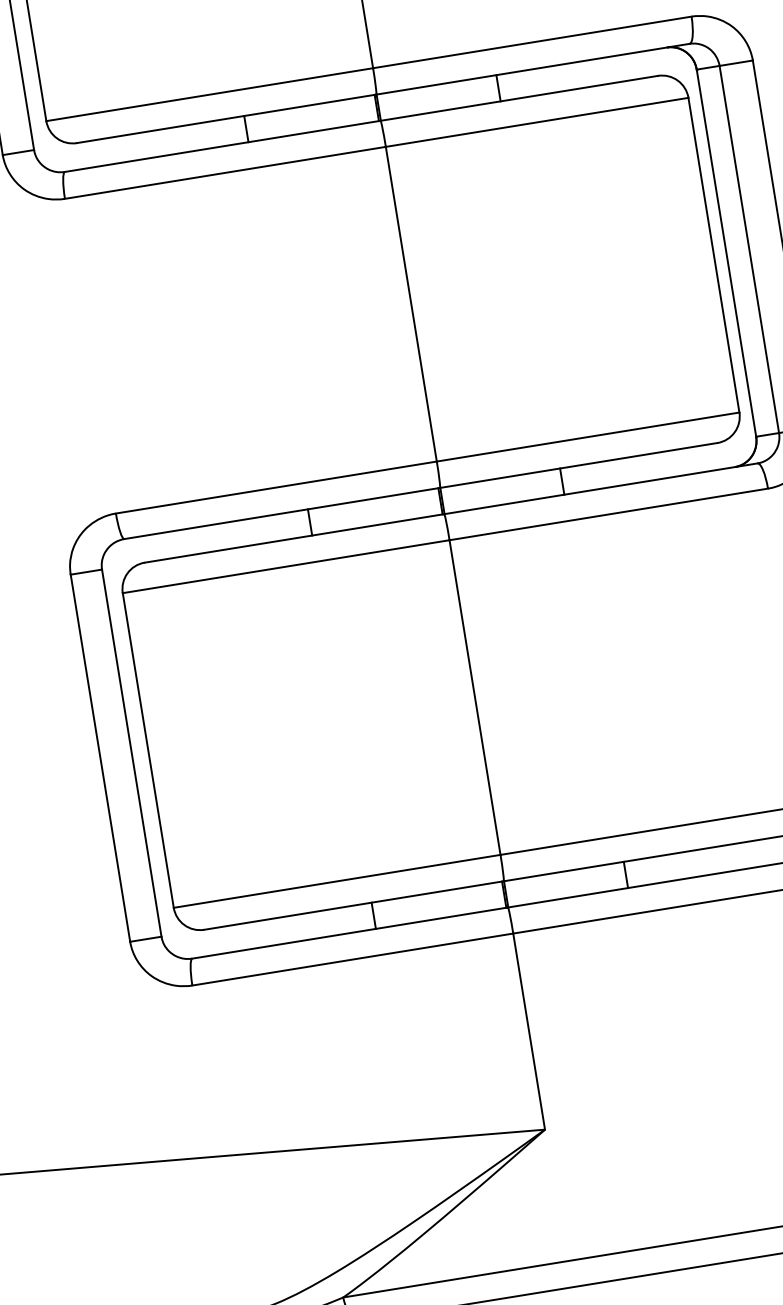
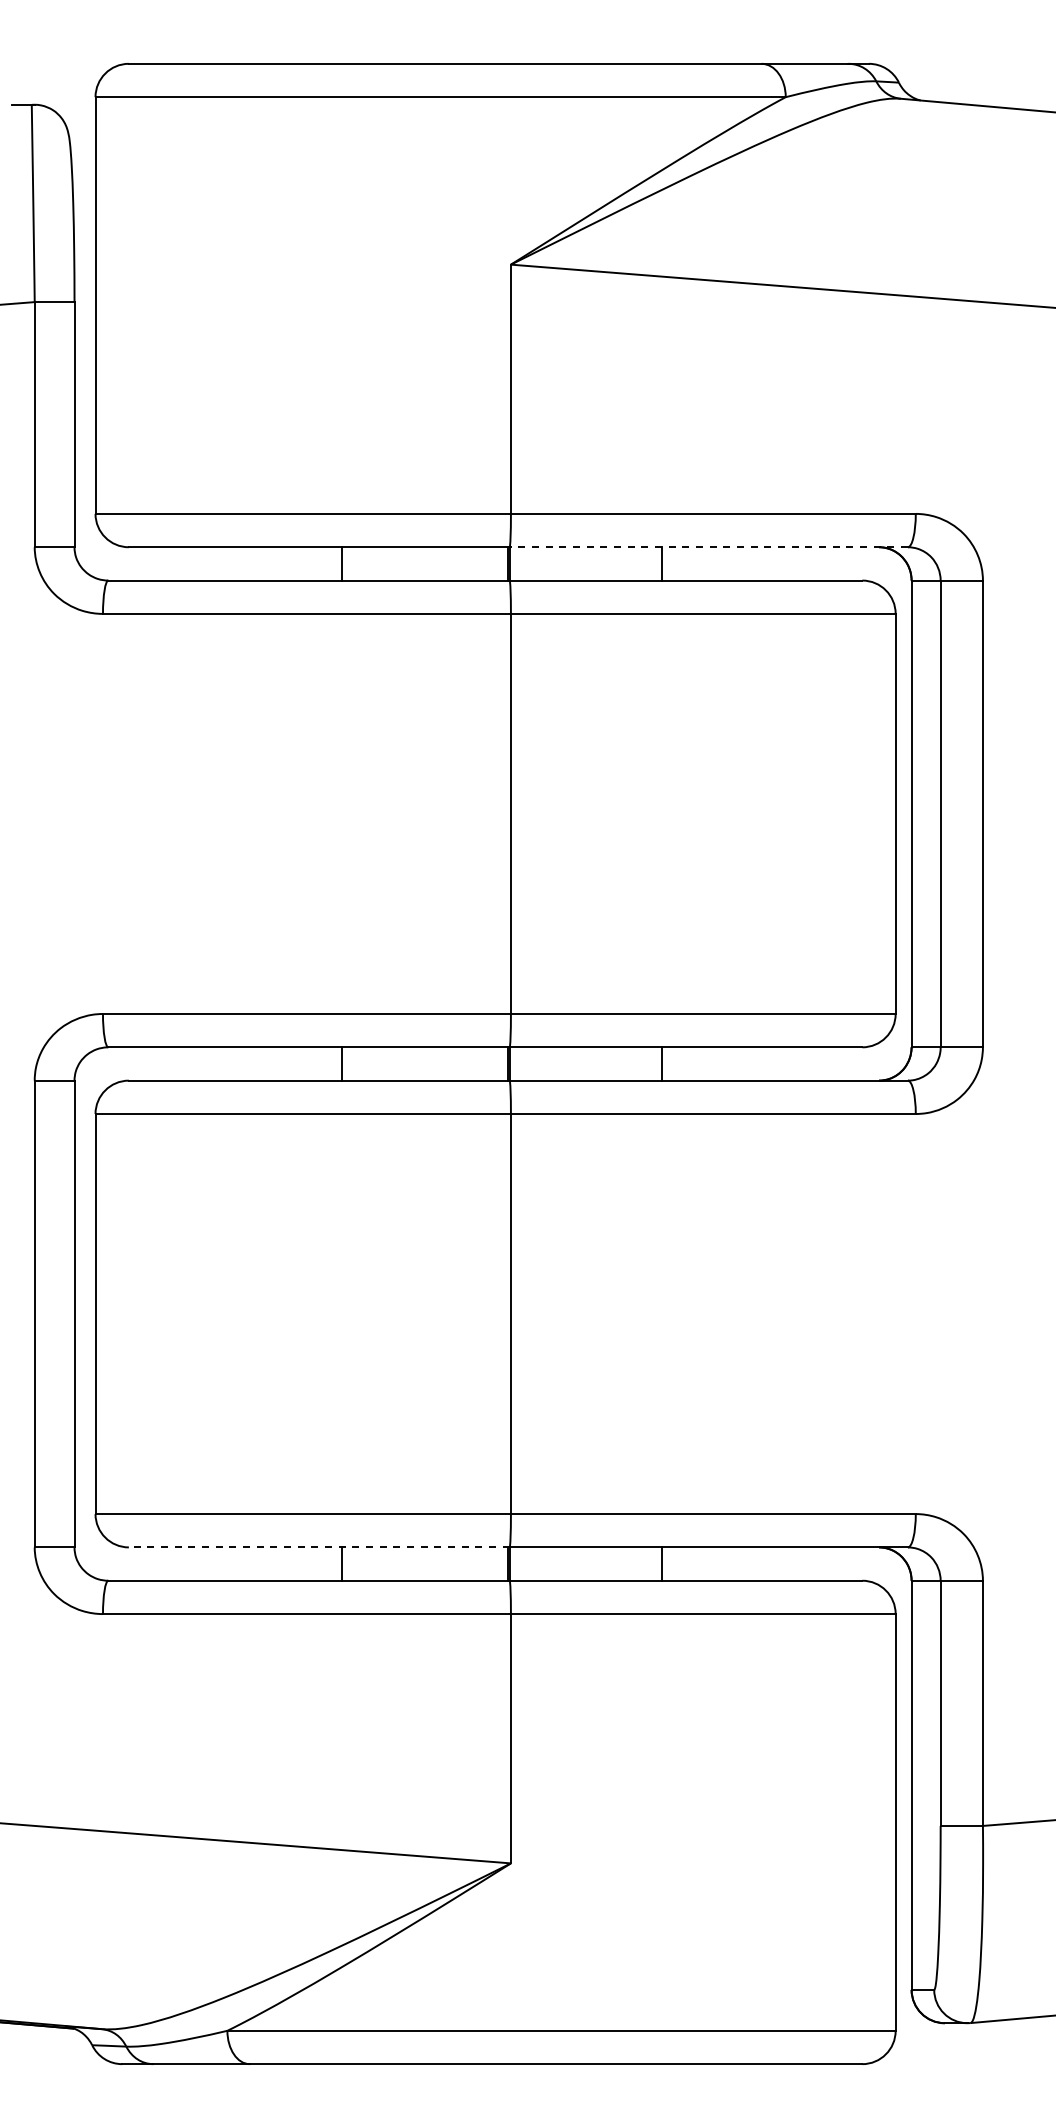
line: (532, 69) -> (708, 547), solid -> dashed
line: (353, 905) -> (318, 1547), solid -> dashed

